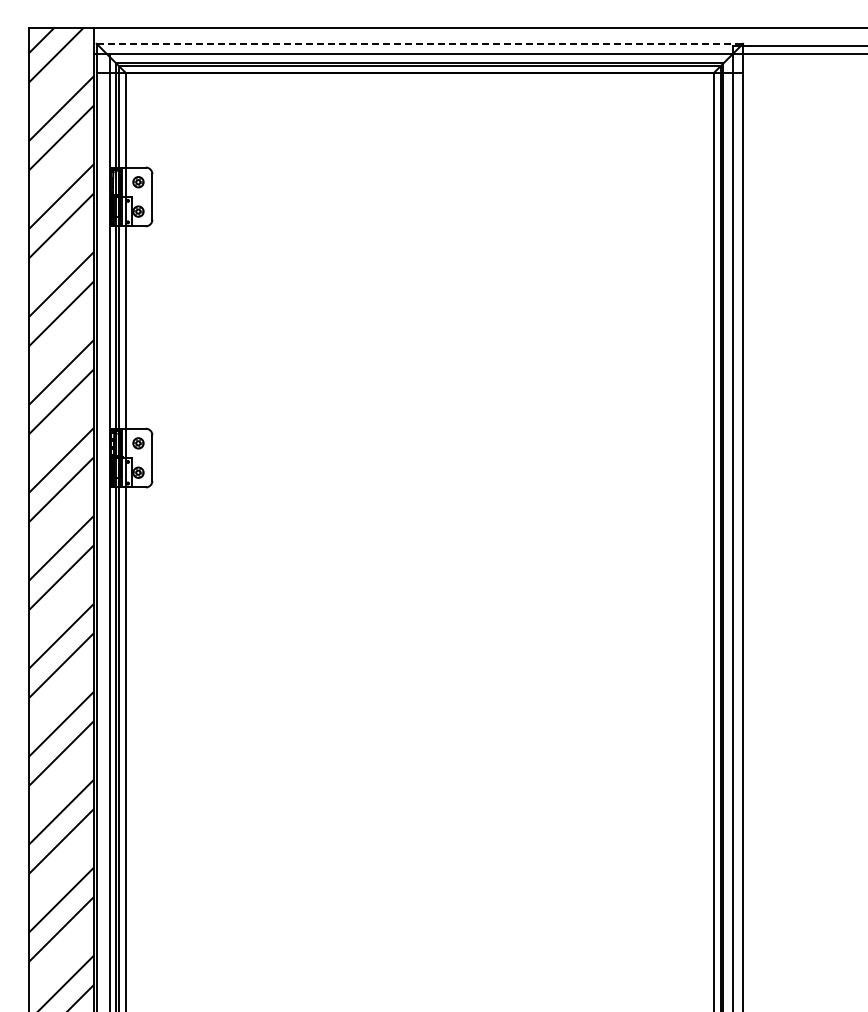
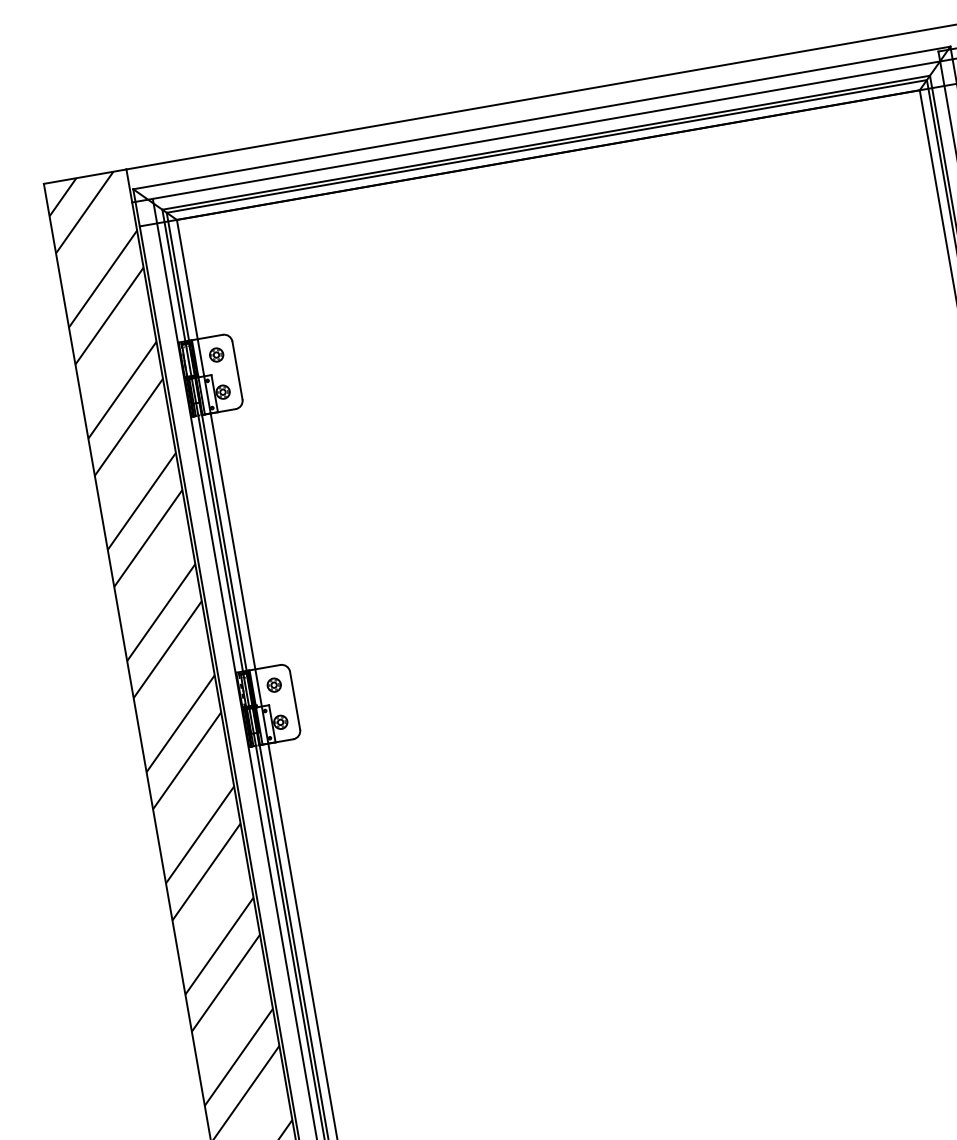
line: (420, 43) -> (542, 117), dashed -> solid

